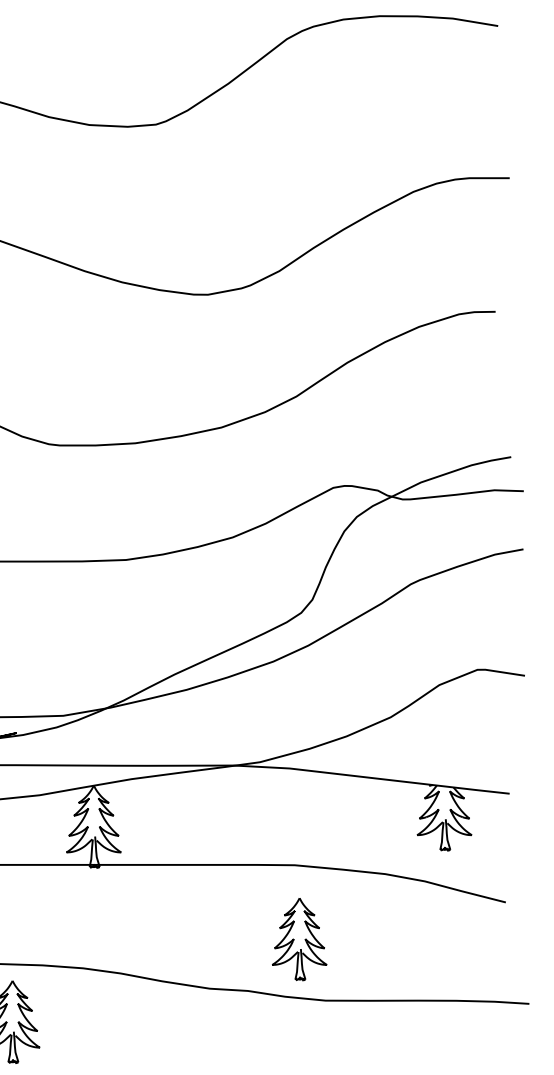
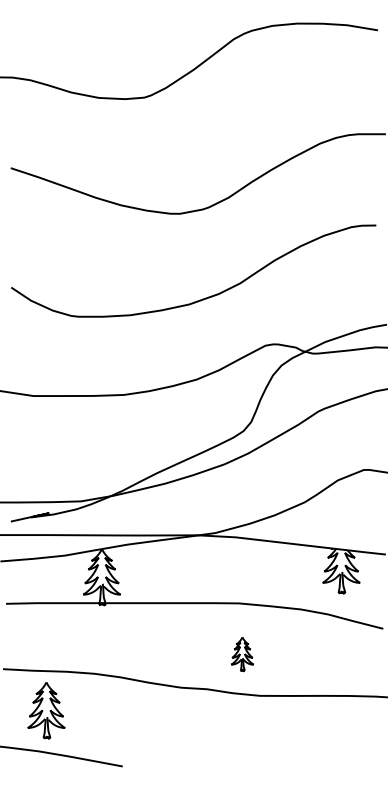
part: (299, 940) -> (242, 654), size x0.6

